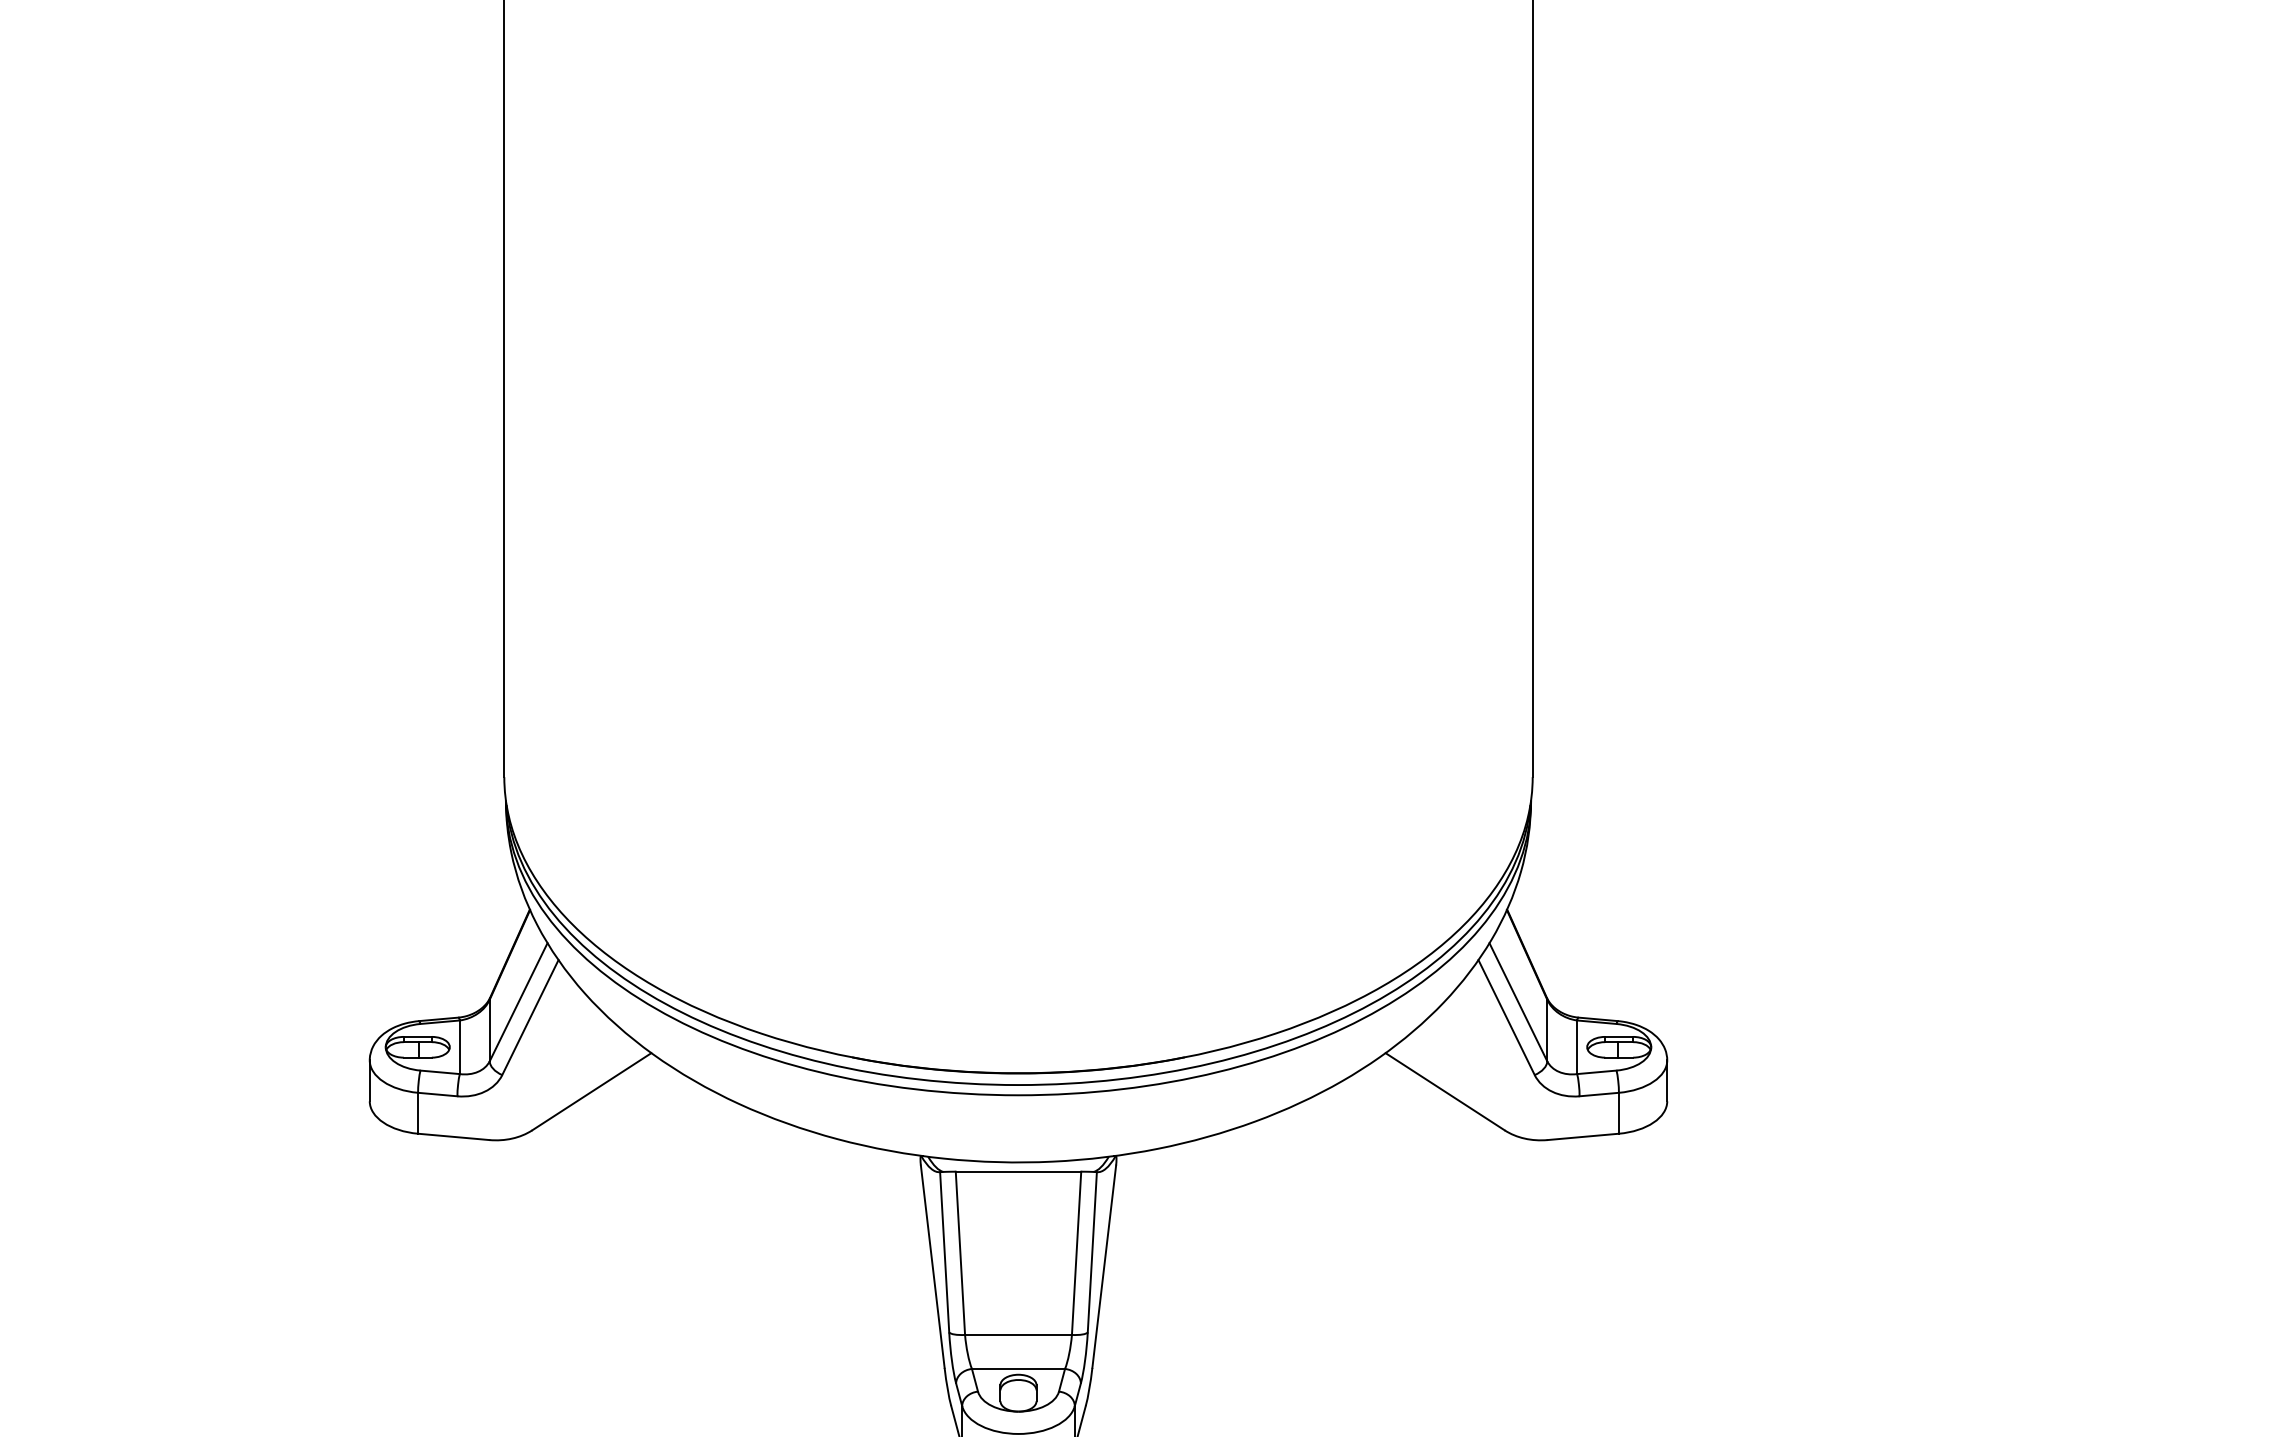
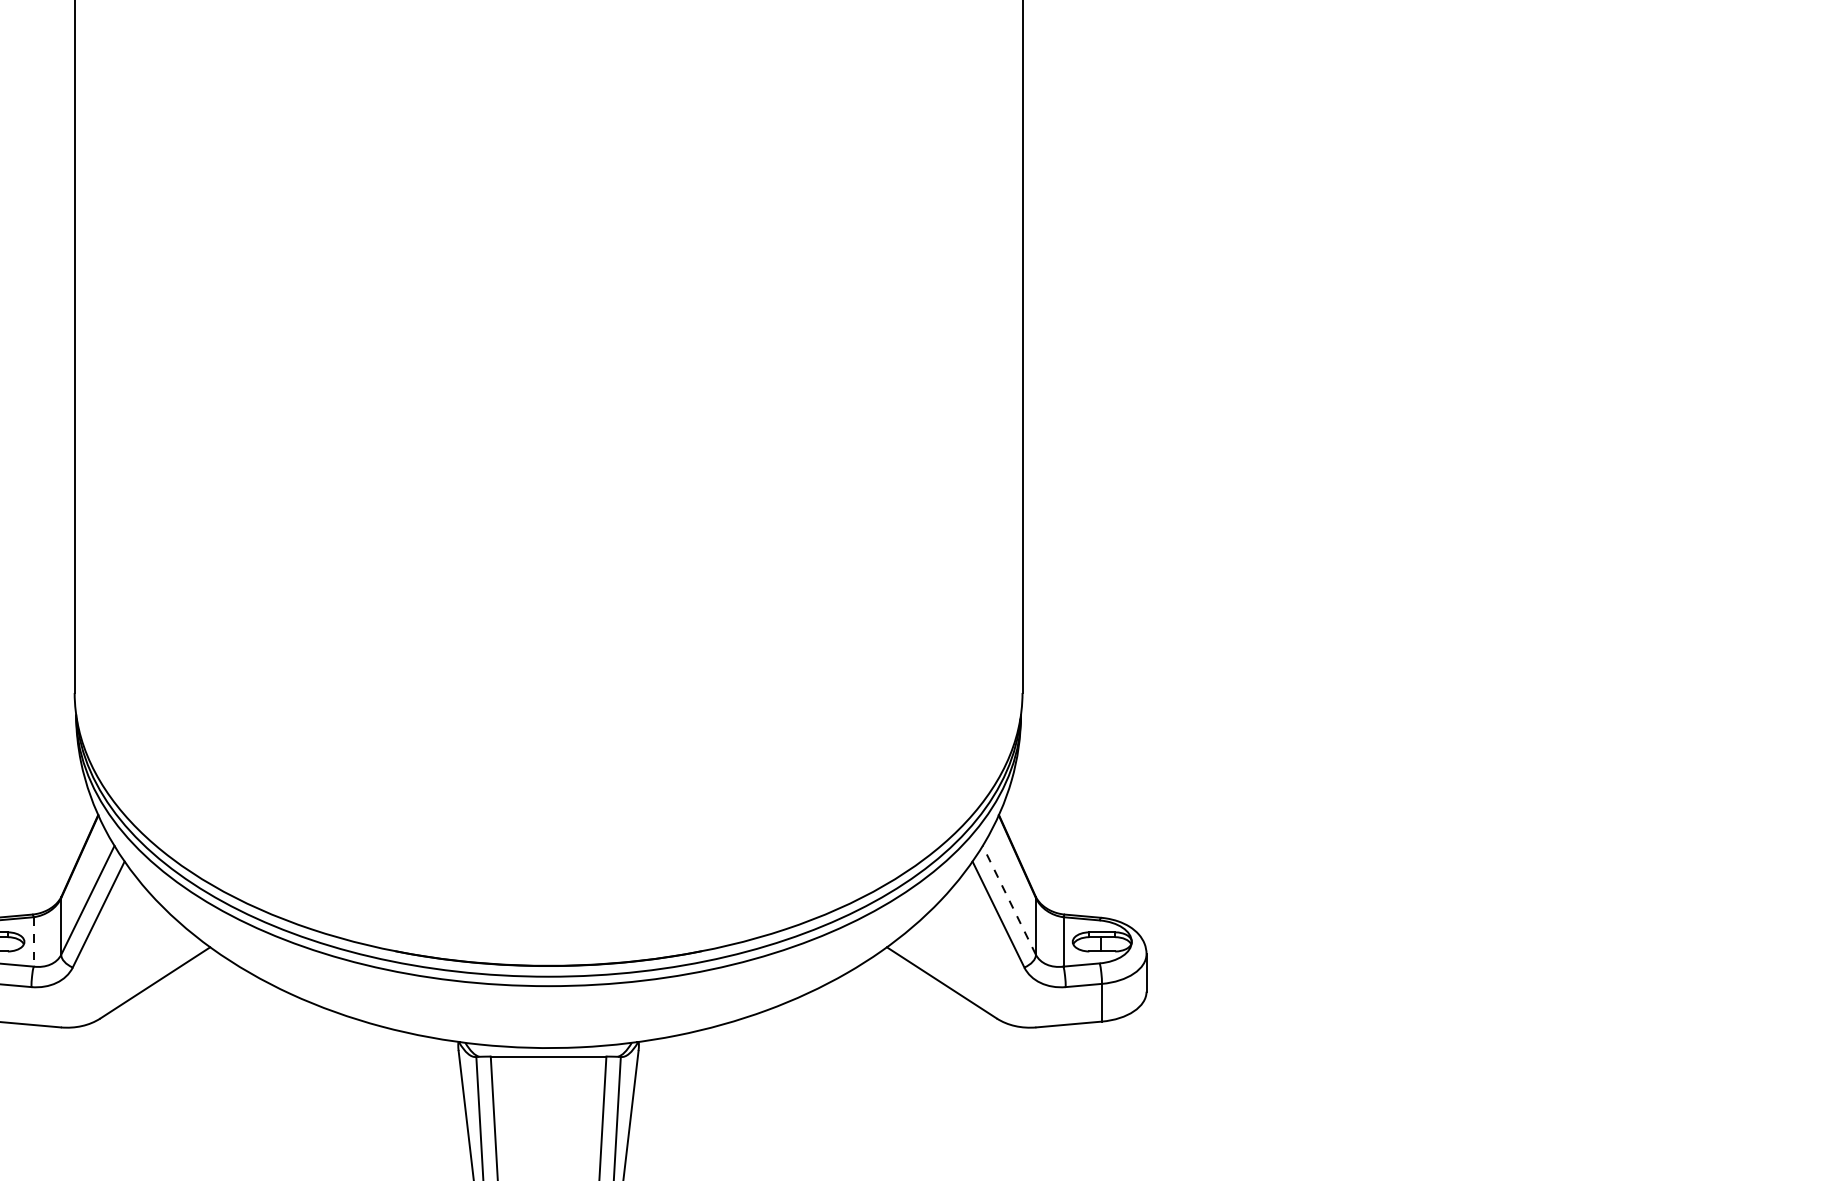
line: (1518, 1002) -> (1009, 900), solid -> dashed
line: (459, 1047) -> (33, 942), solid -> dashed

